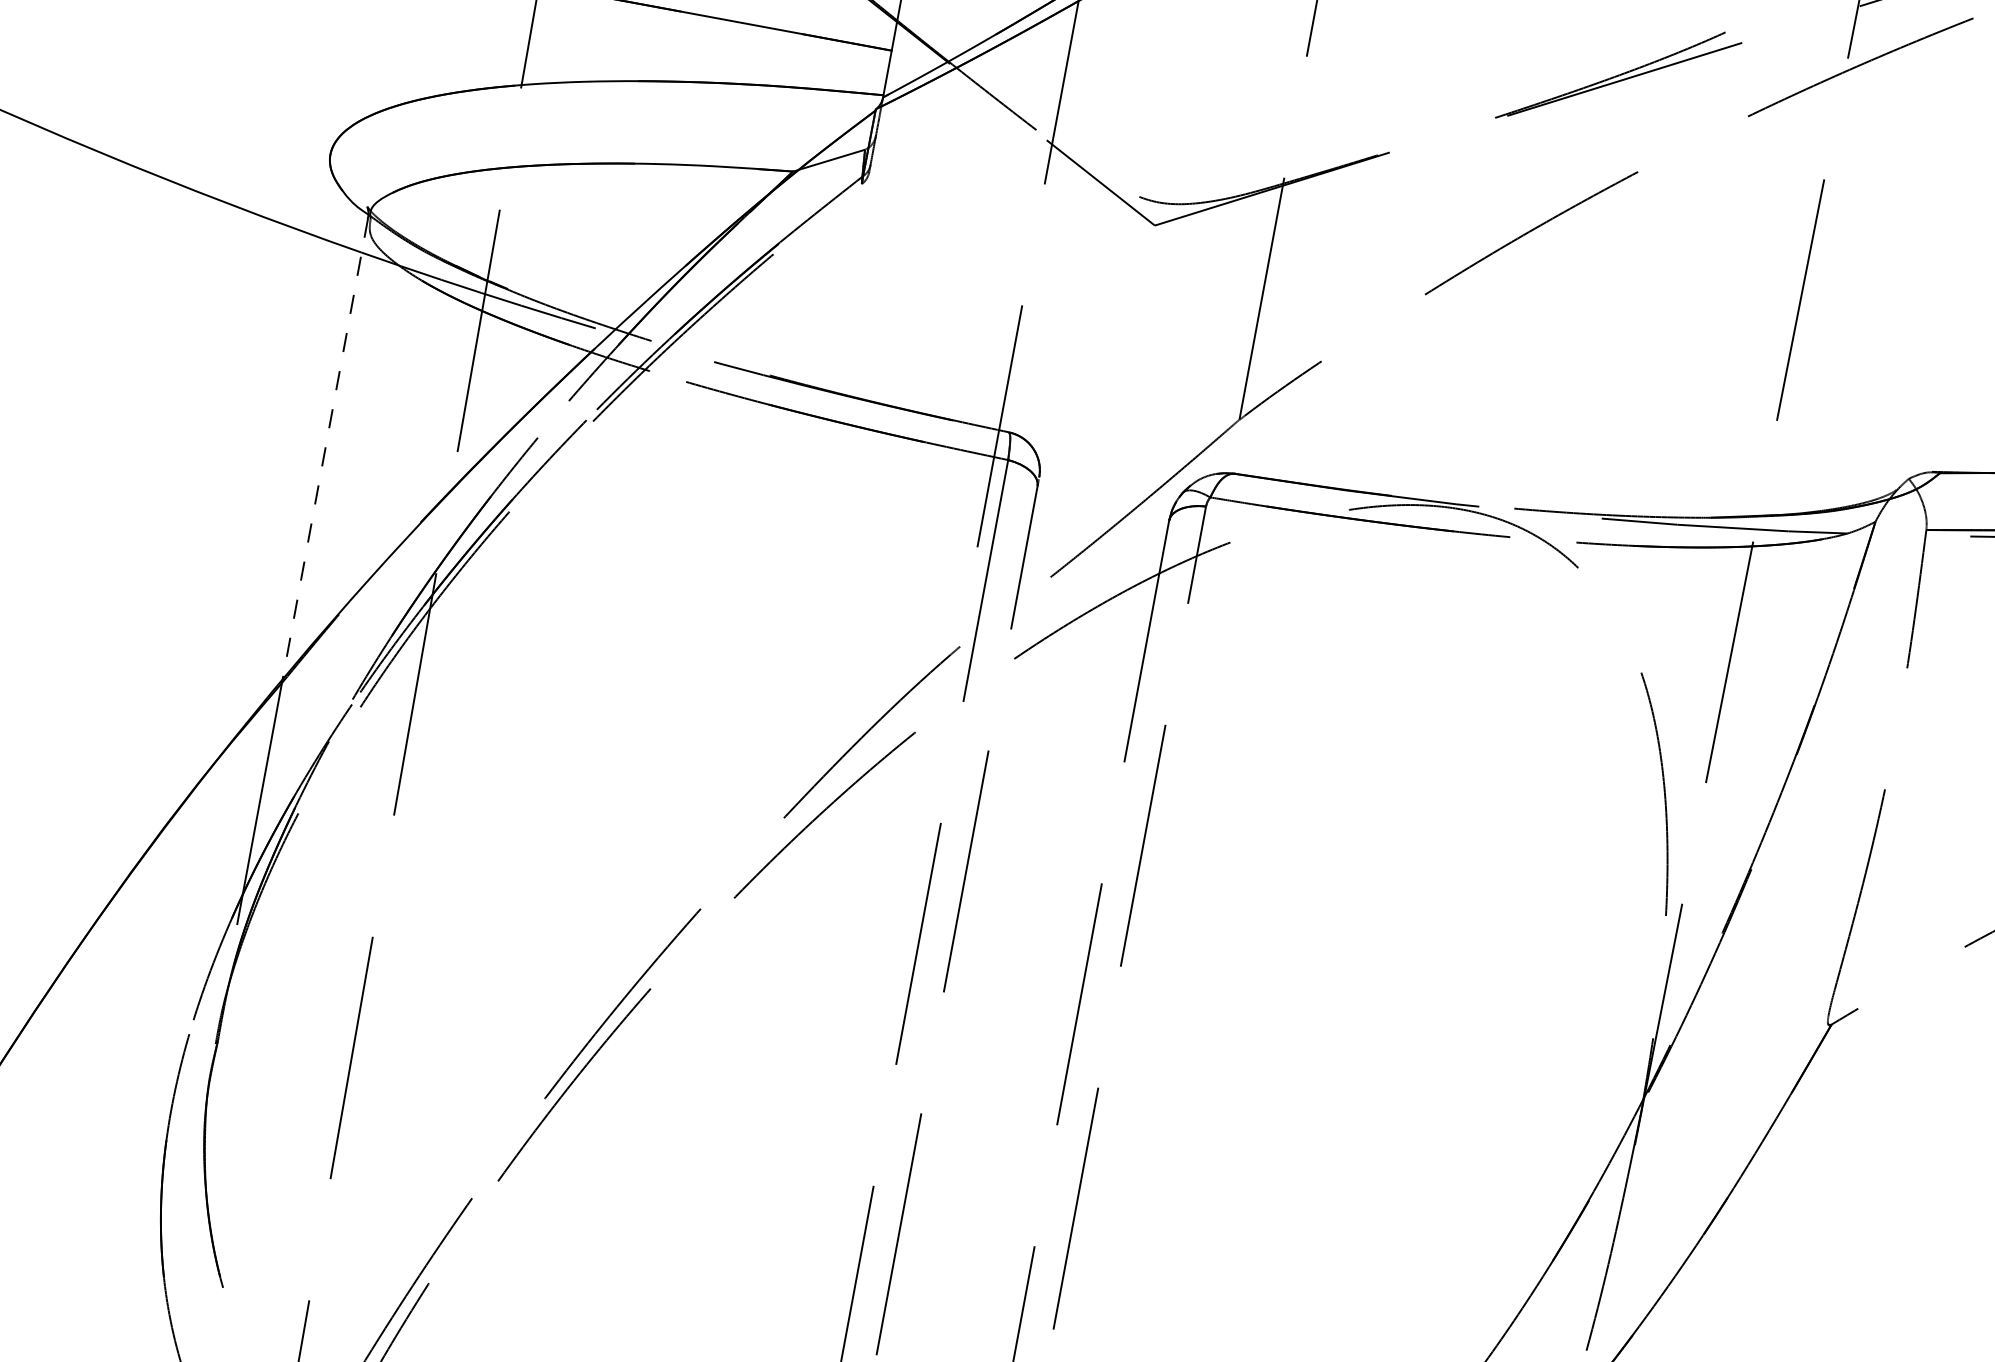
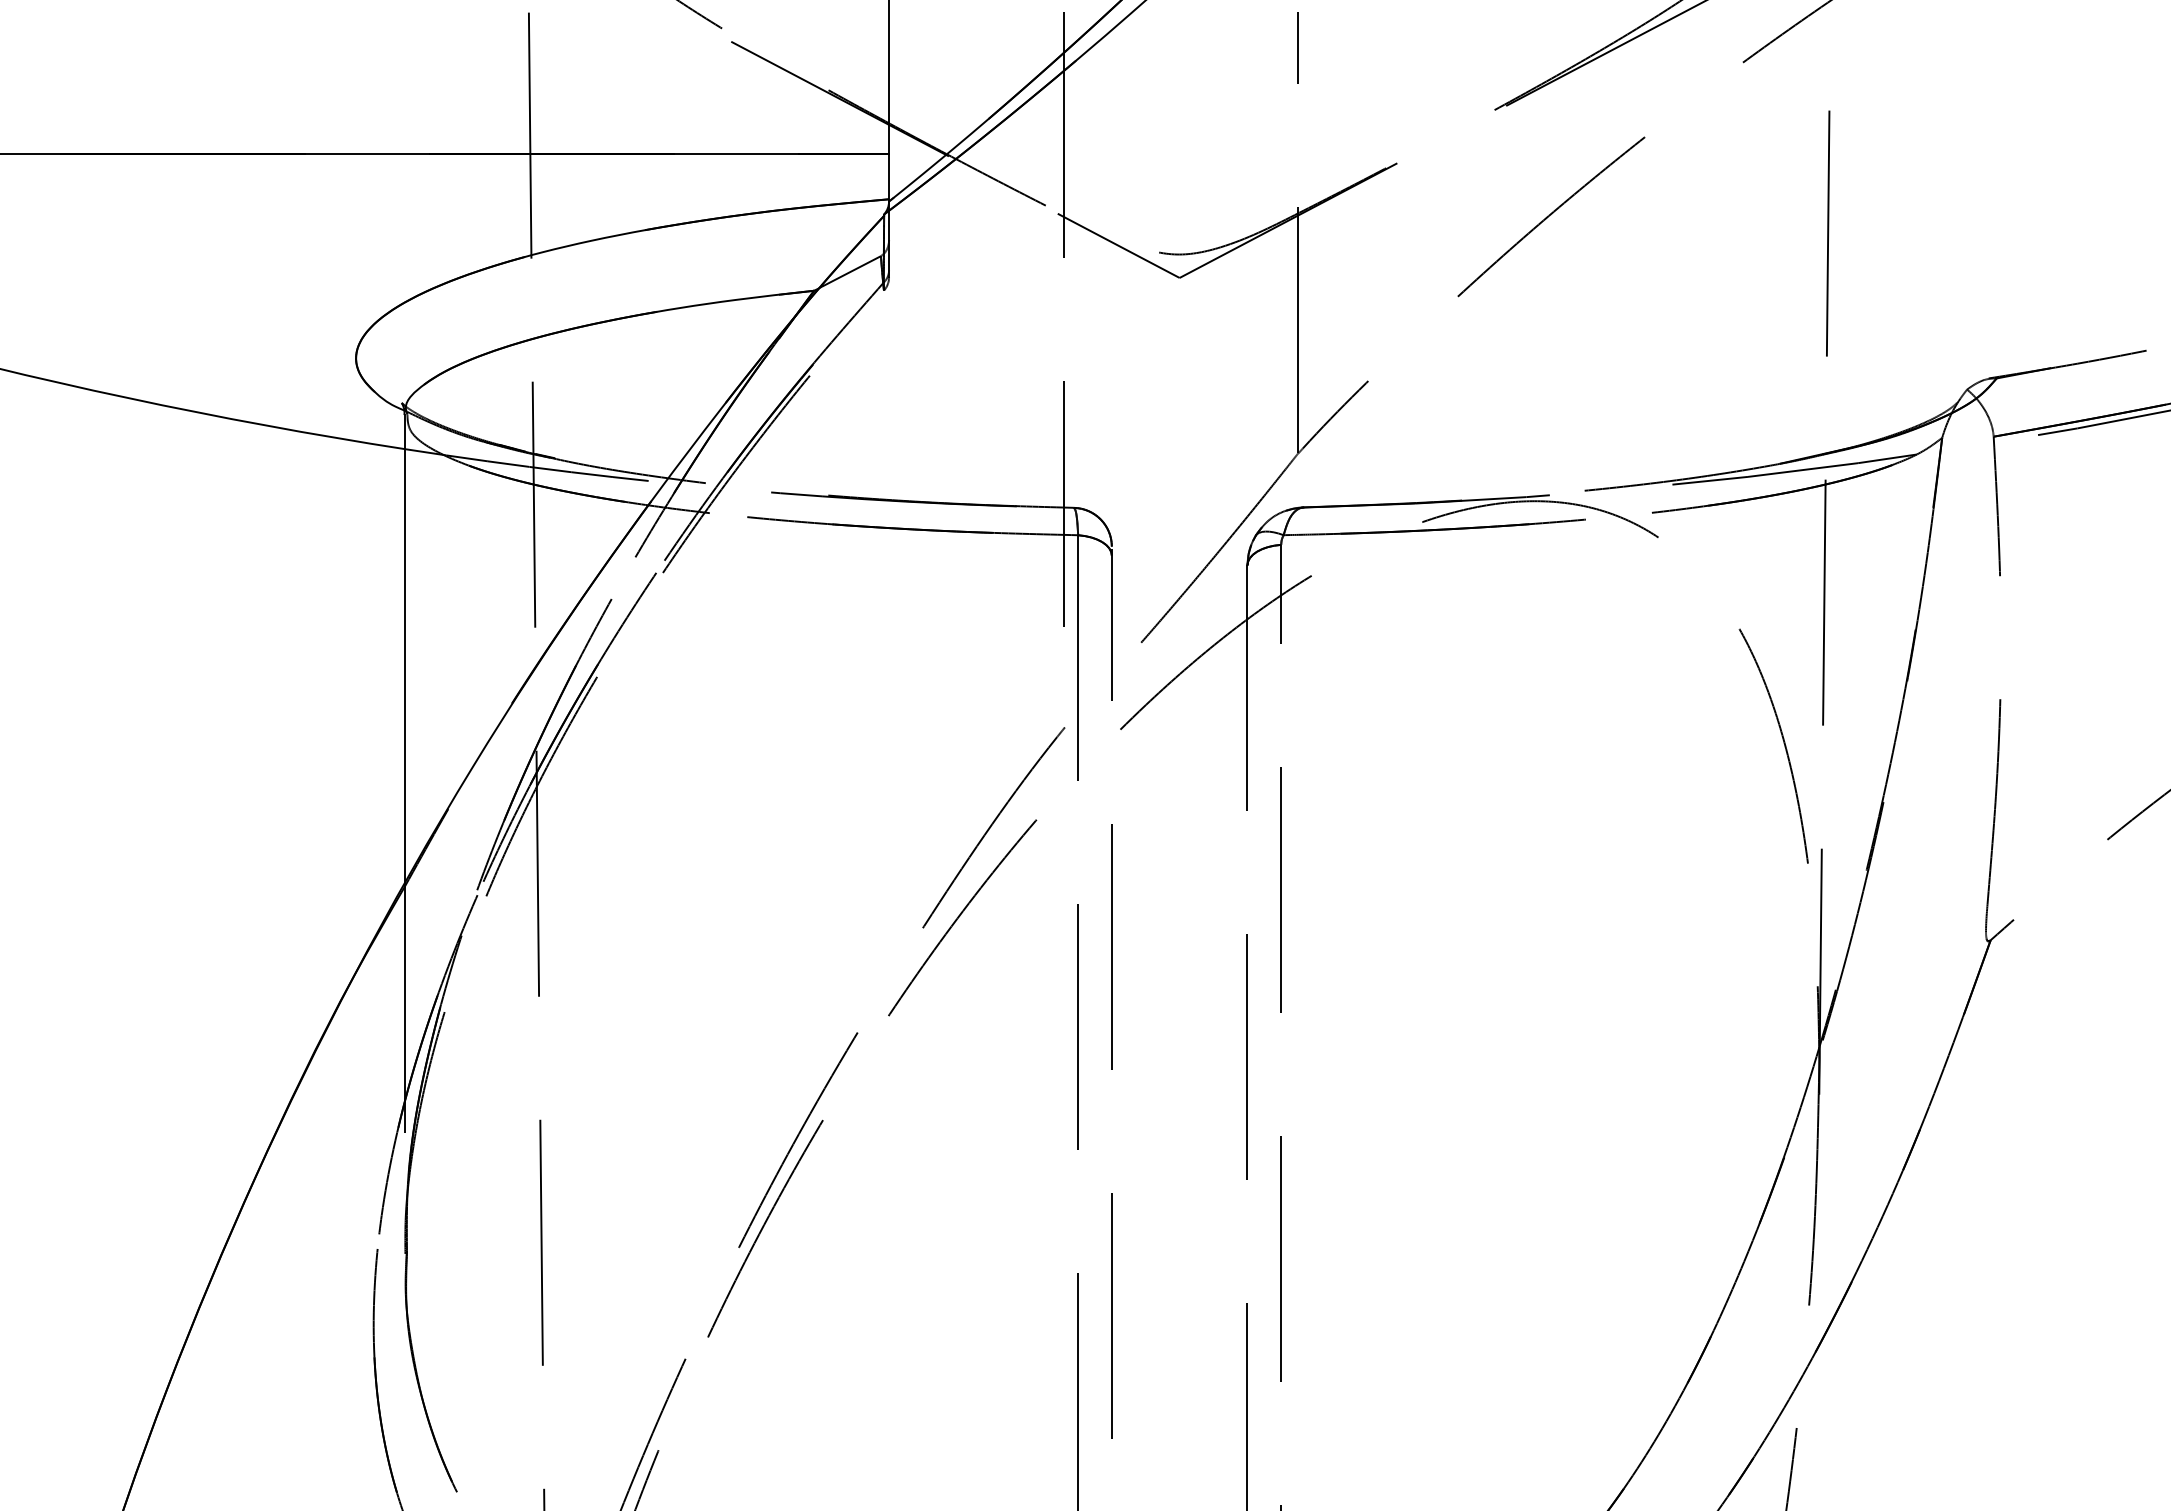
line: (324, 451) -> (404, 651), dashed -> solid

